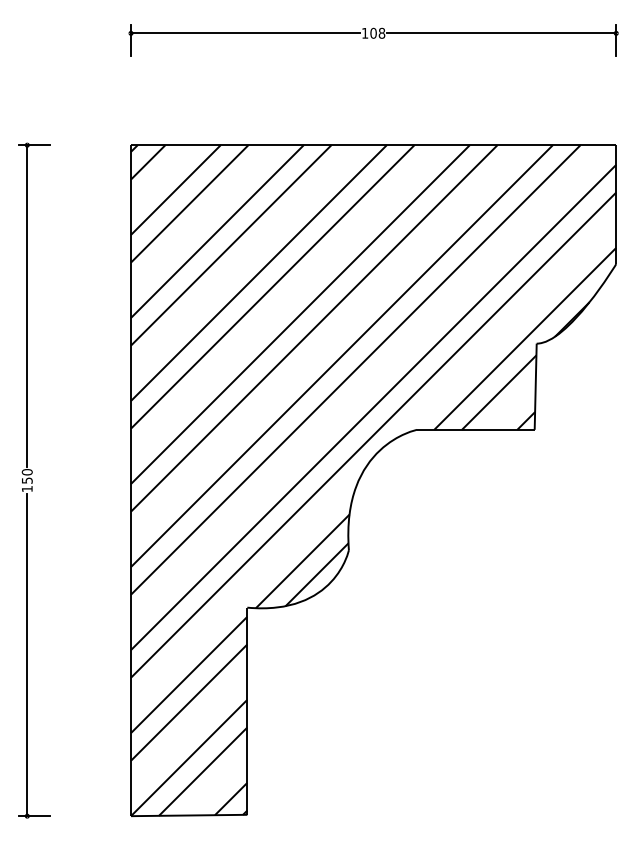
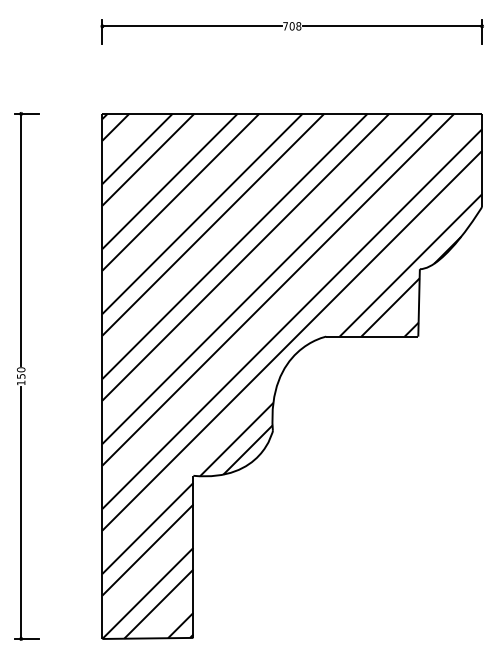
text: (365, 33) -> (285, 26), 108 -> 708

